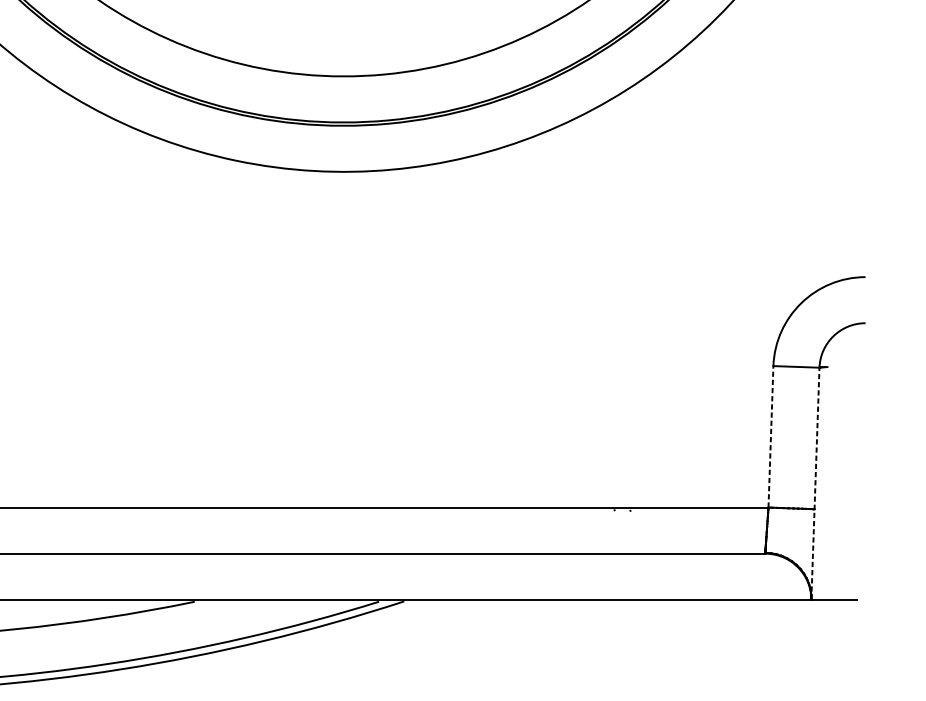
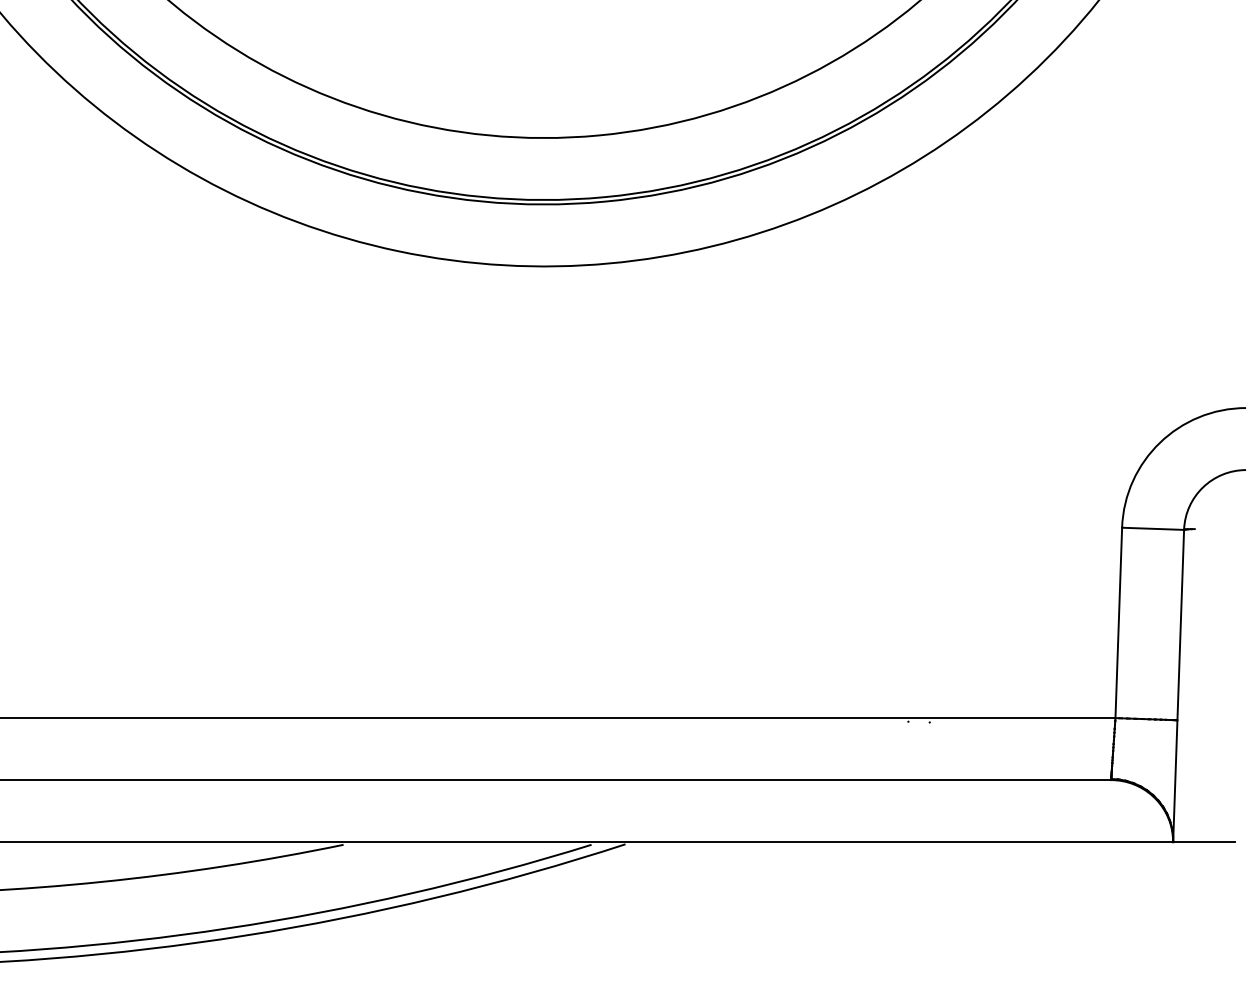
line: (770, 436) -> (1118, 622), dashed -> solid
line: (815, 483) -> (1178, 685), dashed -> solid

